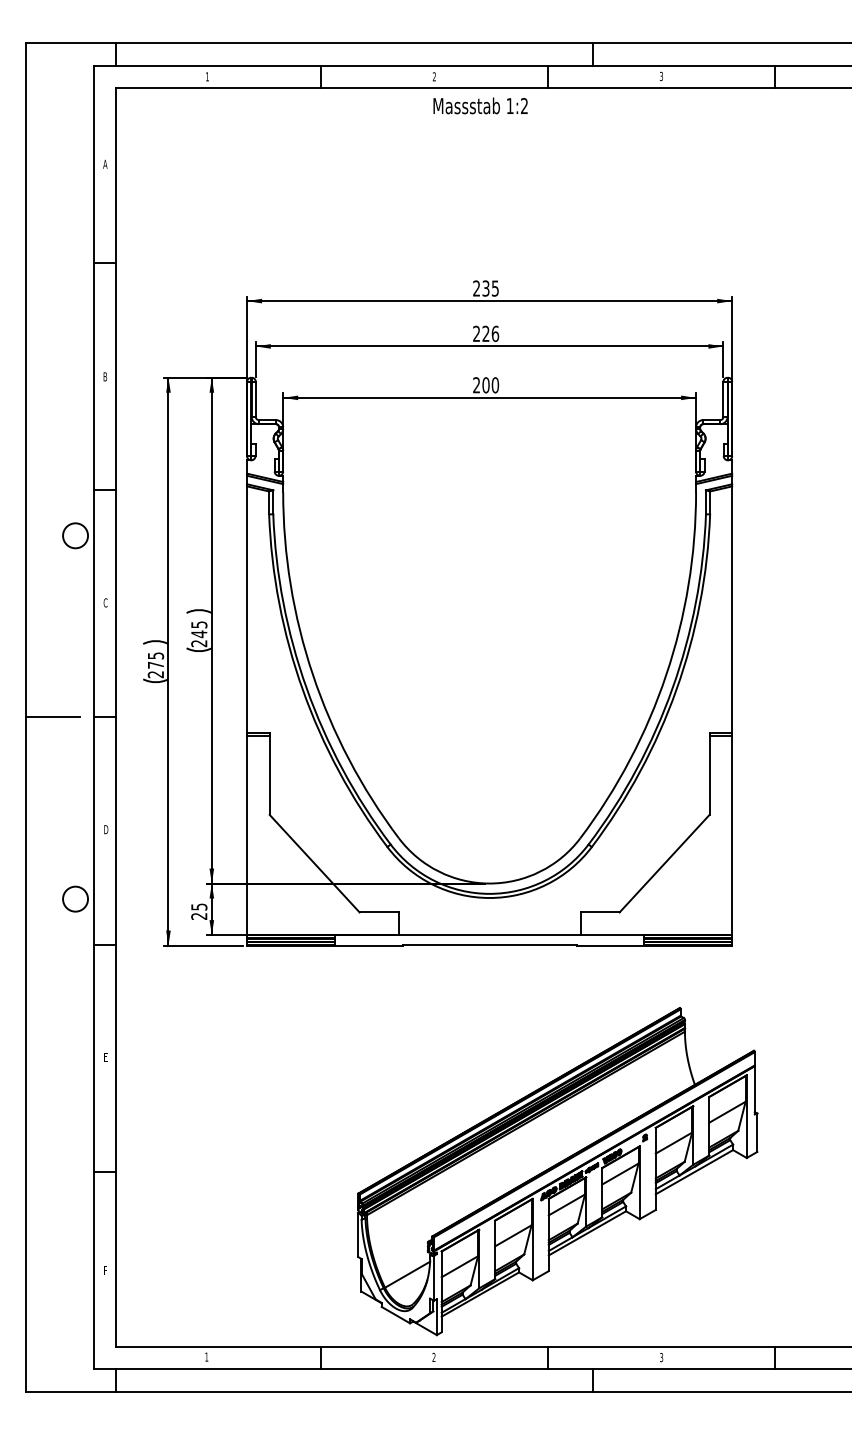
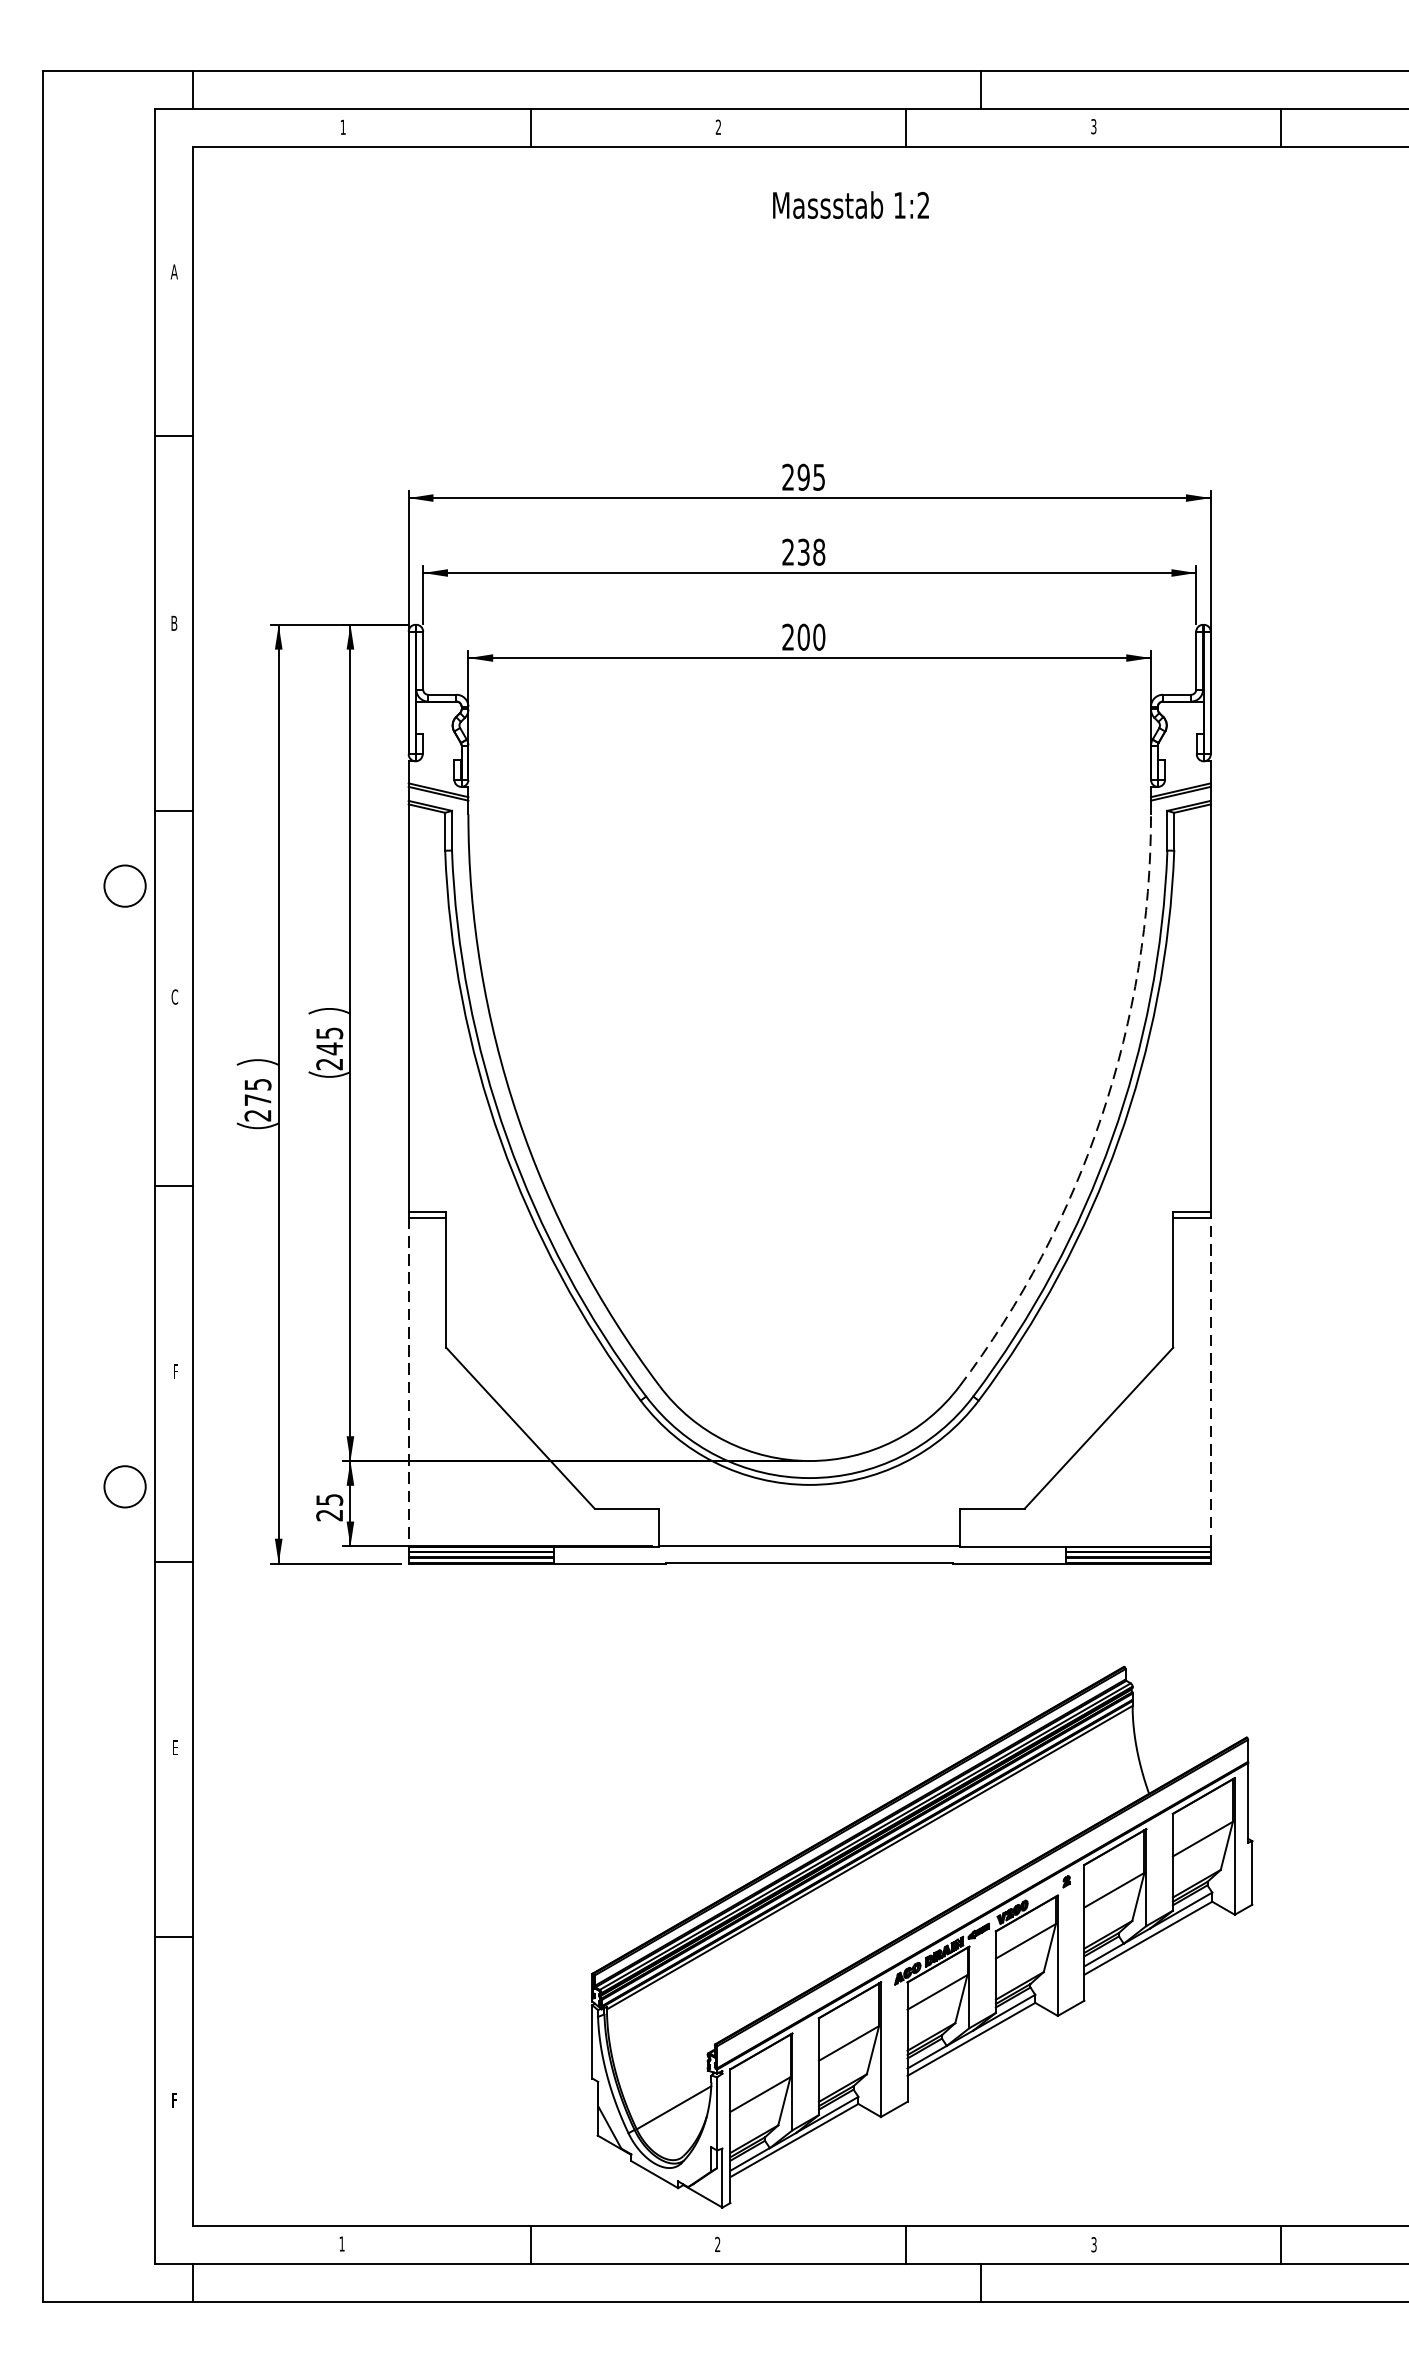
text: (480, 105) -> (850, 204), moved
text: (485, 288) -> (802, 477), 235 -> 295
text: (490, 333) -> (811, 551), 226 -> 238
arc: (666, 674) -> (1102, 1115), solid -> dashed
line: (52, 717) -> (86, 1186), removed
text: (106, 829) -> (176, 1371), D -> F
line: (732, 835) -> (1211, 1381), solid -> dashed
line: (247, 836) -> (409, 1383), solid -> dashed

